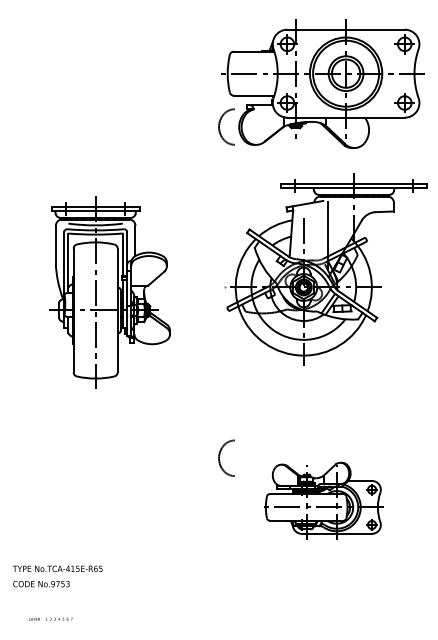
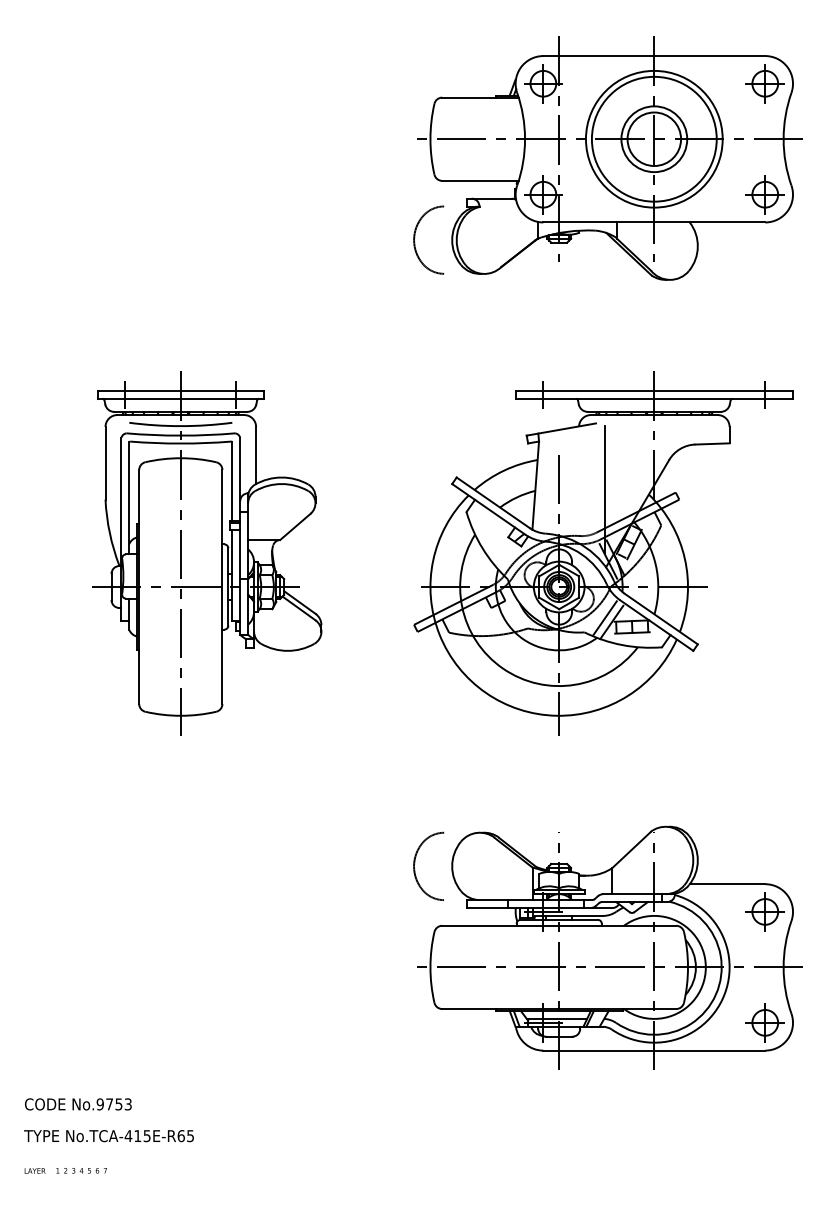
part: (326, 269) -> (602, 553), moved
part: (322, 500) -> (609, 946), size x1.67
text: (57, 568) -> (108, 1135), moved
text: (50, 618) -> (65, 1169), moved

